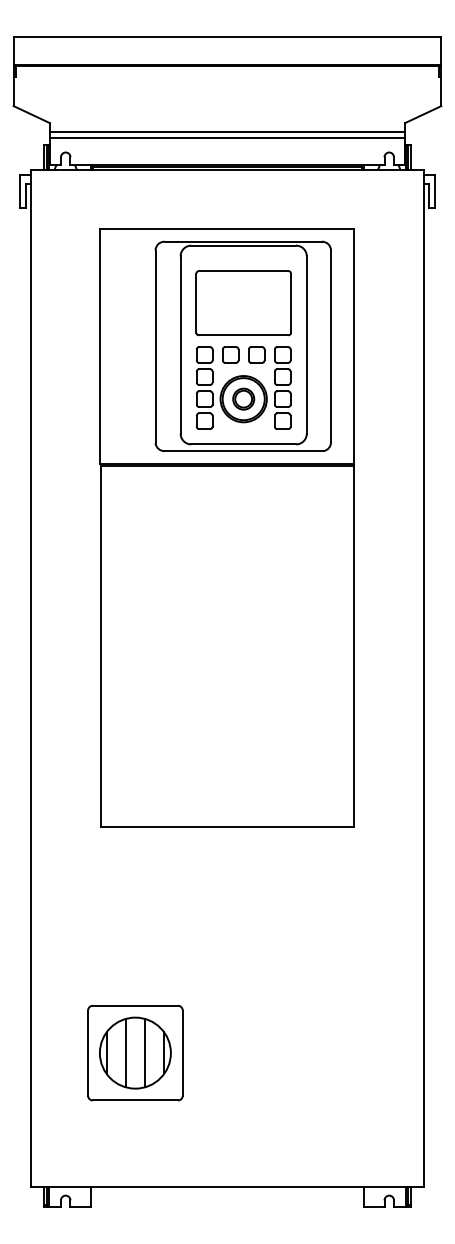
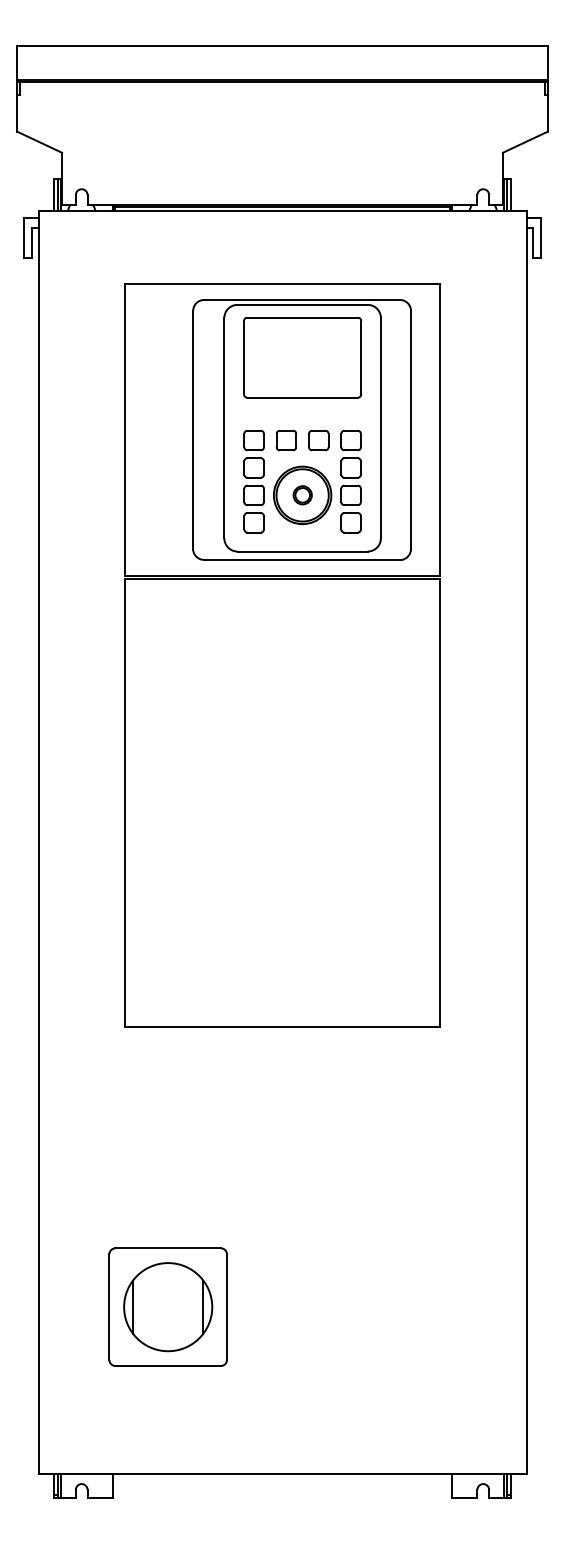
line: (227, 131) -> (282, 163), removed
line: (227, 138) -> (282, 171), removed
part: (243, 303) -> (302, 358), moved
part: (243, 398) -> (302, 494), size x0.7
line: (125, 1052) -> (155, 1306), removed
line: (144, 1052) -> (179, 1306), removed

